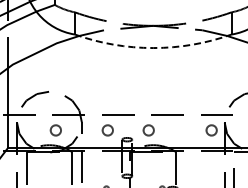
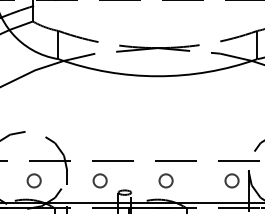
arc: (153, 48) -> (158, 76), dashed -> solid
circle: (148, 130) -> (165, 180), moved

